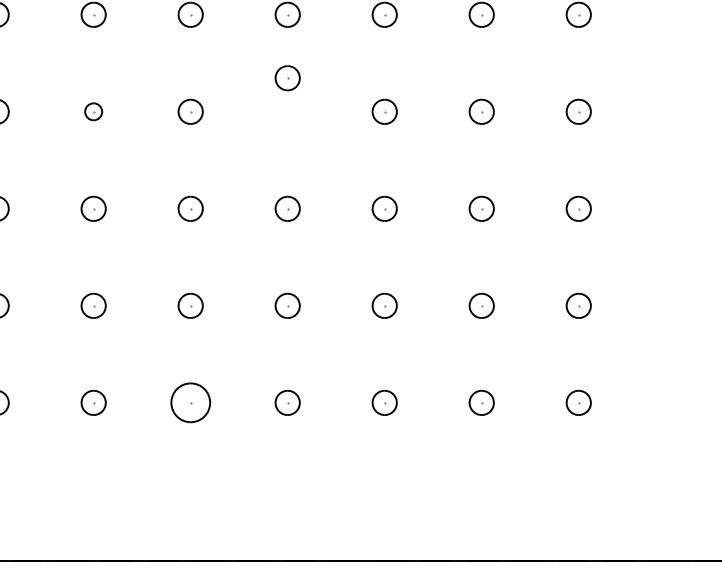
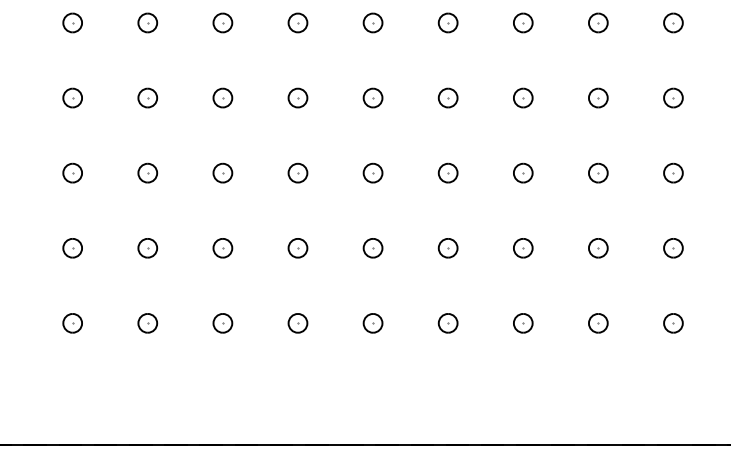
part: (286, 77) -> (447, 97), moved
part: (93, 111) -> (297, 97), size x1.43
part: (189, 403) -> (372, 323), size x0.62

